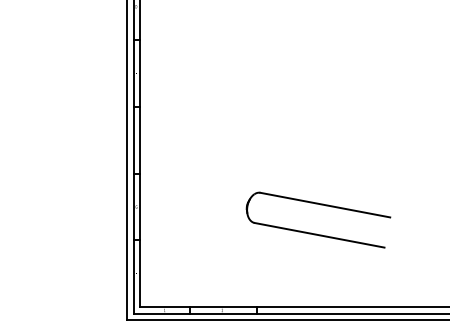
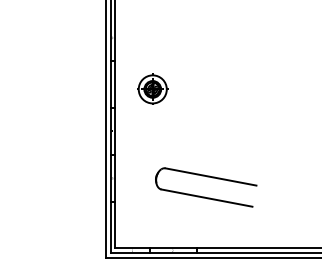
part: (193, 78) -> (152, 88), added
part: (317, 232) -> (205, 196), moved

